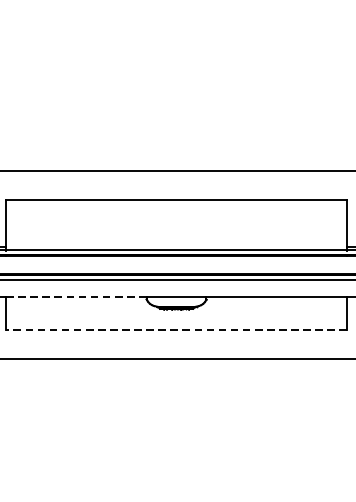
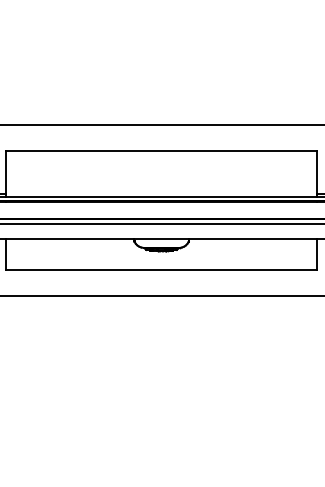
line: (76, 296) -> (70, 238), dashed -> solid
line: (176, 330) -> (161, 269), dashed -> solid

